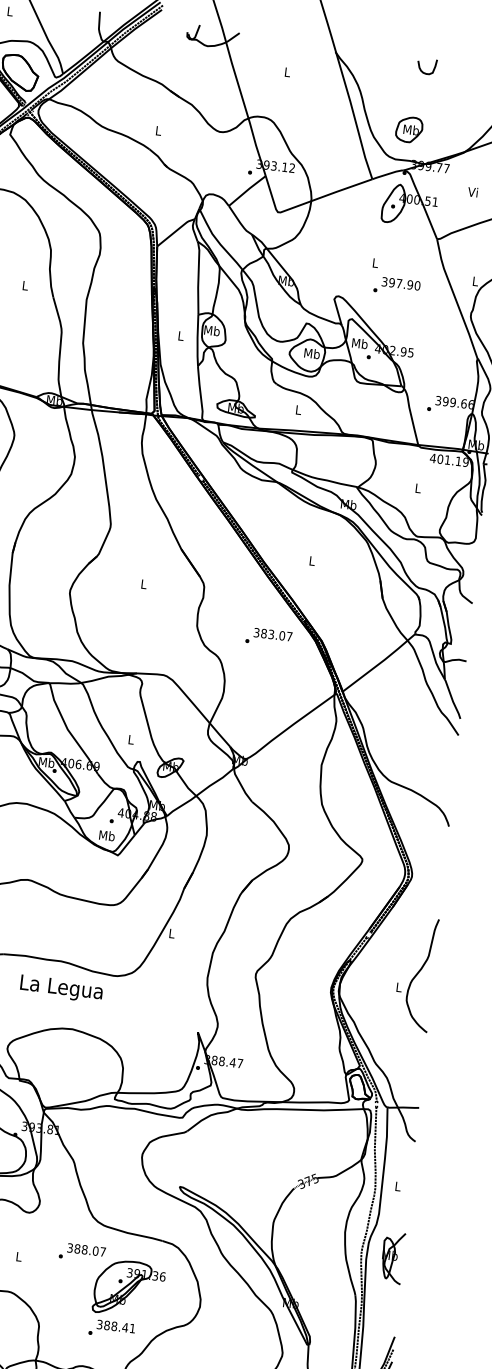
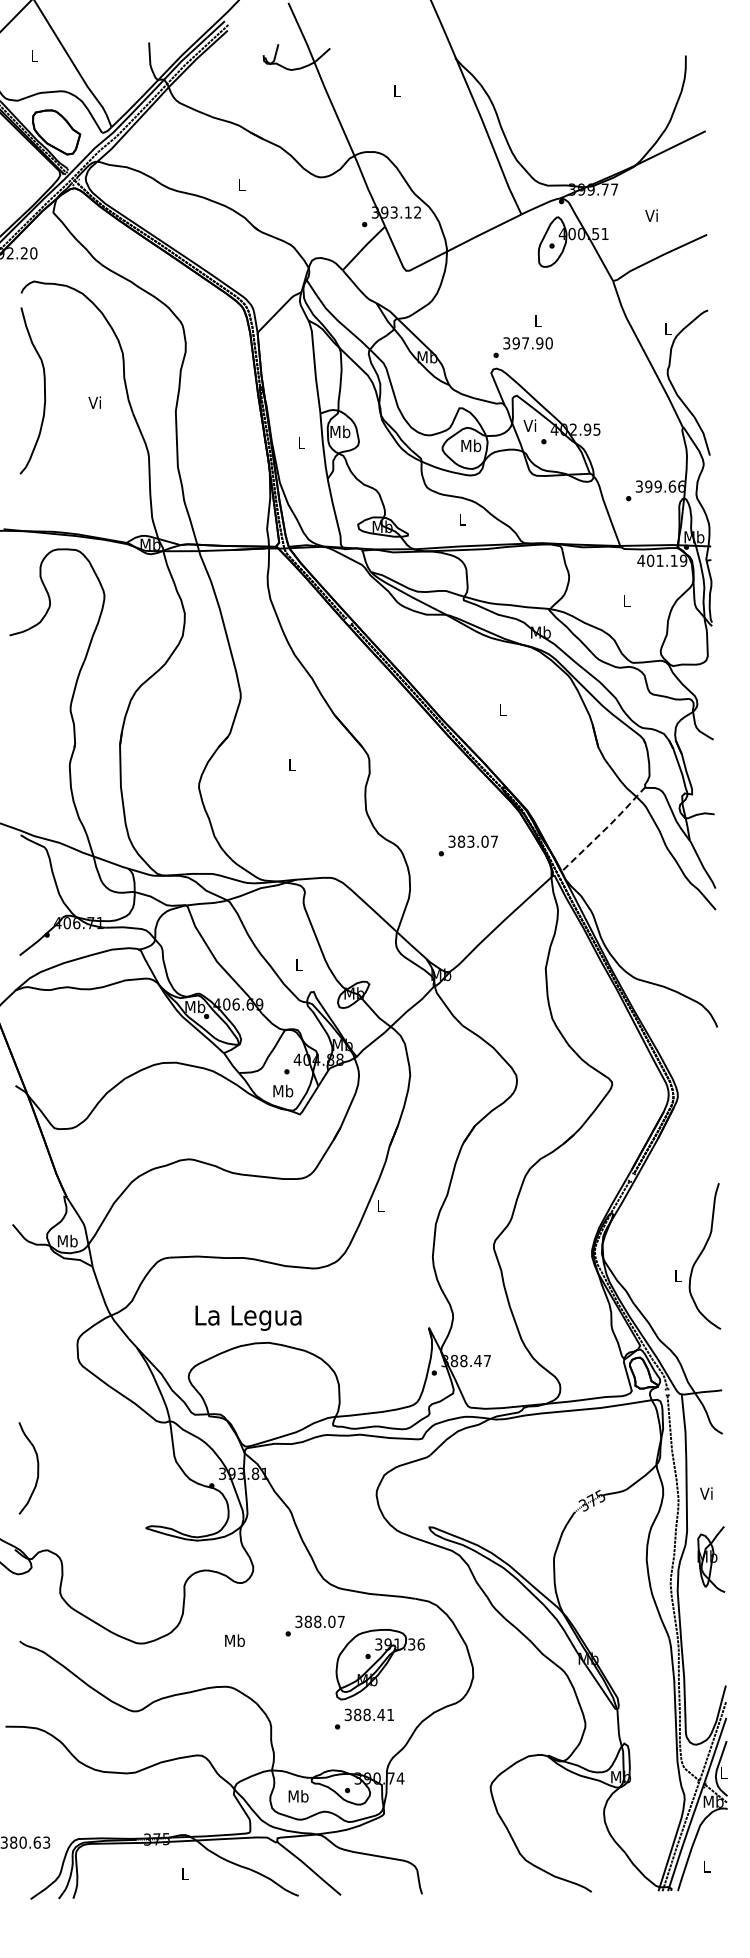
curve: (421, 69) -> (567, 67), removed
part: (408, 129) -> (560, 145), removed
text: (24, 285) -> (94, 402), L -> Vi
text: (396, 286) -> (522, 347), moved
text: (359, 343) -> (530, 425), Mb -> Vi
text: (268, 637) -> (467, 845), moved
line: (380, 663) -> (605, 829), solid -> dashed
part: (416, 974) -> (698, 1256), moved
text: (61, 988) -> (248, 1317), moved
text: (397, 1186) -> (706, 1493), L -> Vi
text: (18, 1256) -> (234, 1640), L -> Mb
part: (392, 1258) -> (711, 1559), moved

